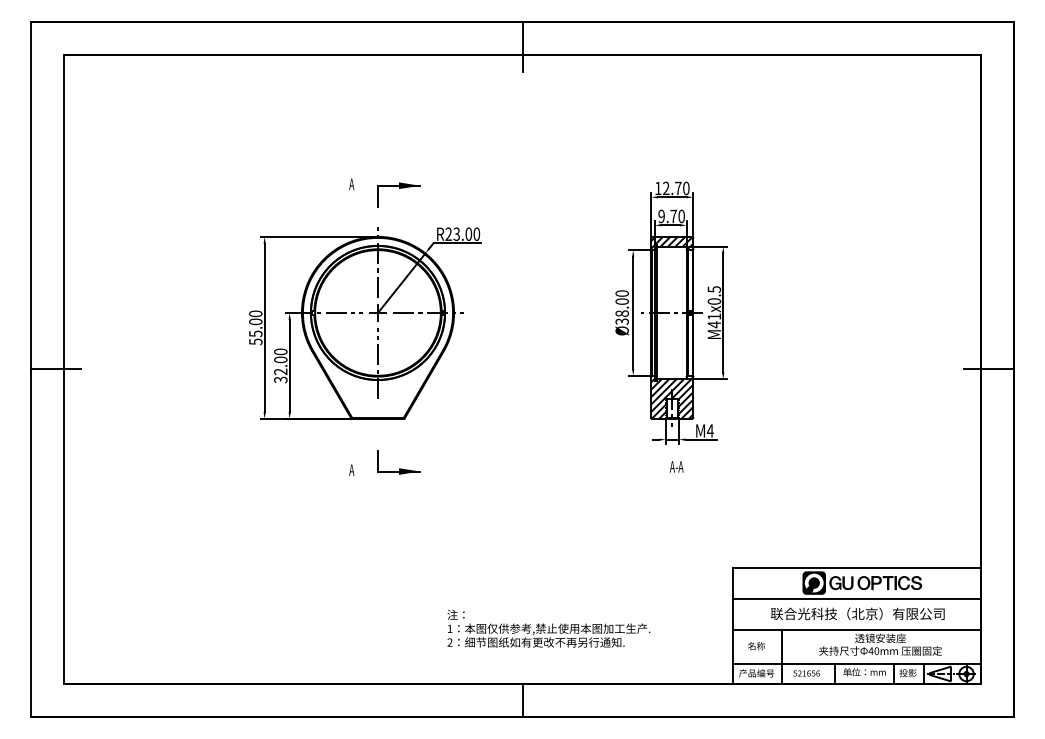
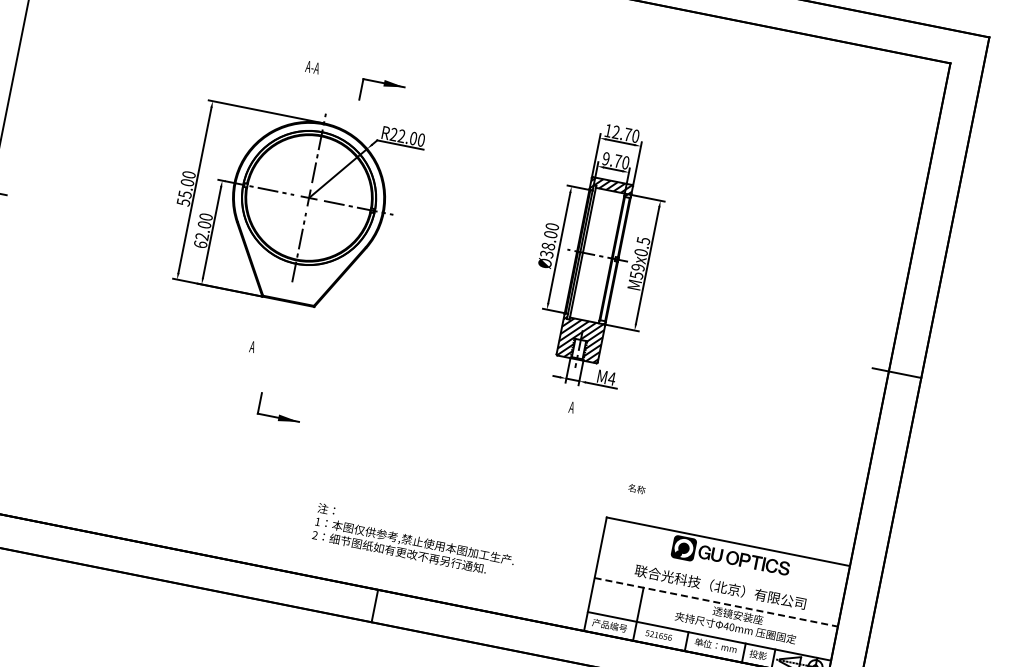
text: (358, 184) -> (315, 68), A -> A-A
part: (399, 188) -> (383, 86), moved
text: (456, 234) -> (401, 136), R23.00 -> R22.00
text: (714, 320) -> (637, 271), M41x0.5 -> M59x0.5
text: (280, 379) -> (200, 244), 32.00 -> 62.00
text: (676, 466) -> (571, 407), A-A -> A
part: (399, 468) -> (279, 414), moved
line: (856, 598) -> (722, 571), removed
line: (857, 629) -> (717, 602), solid -> dashed
text: (756, 646) -> (636, 489), moved

